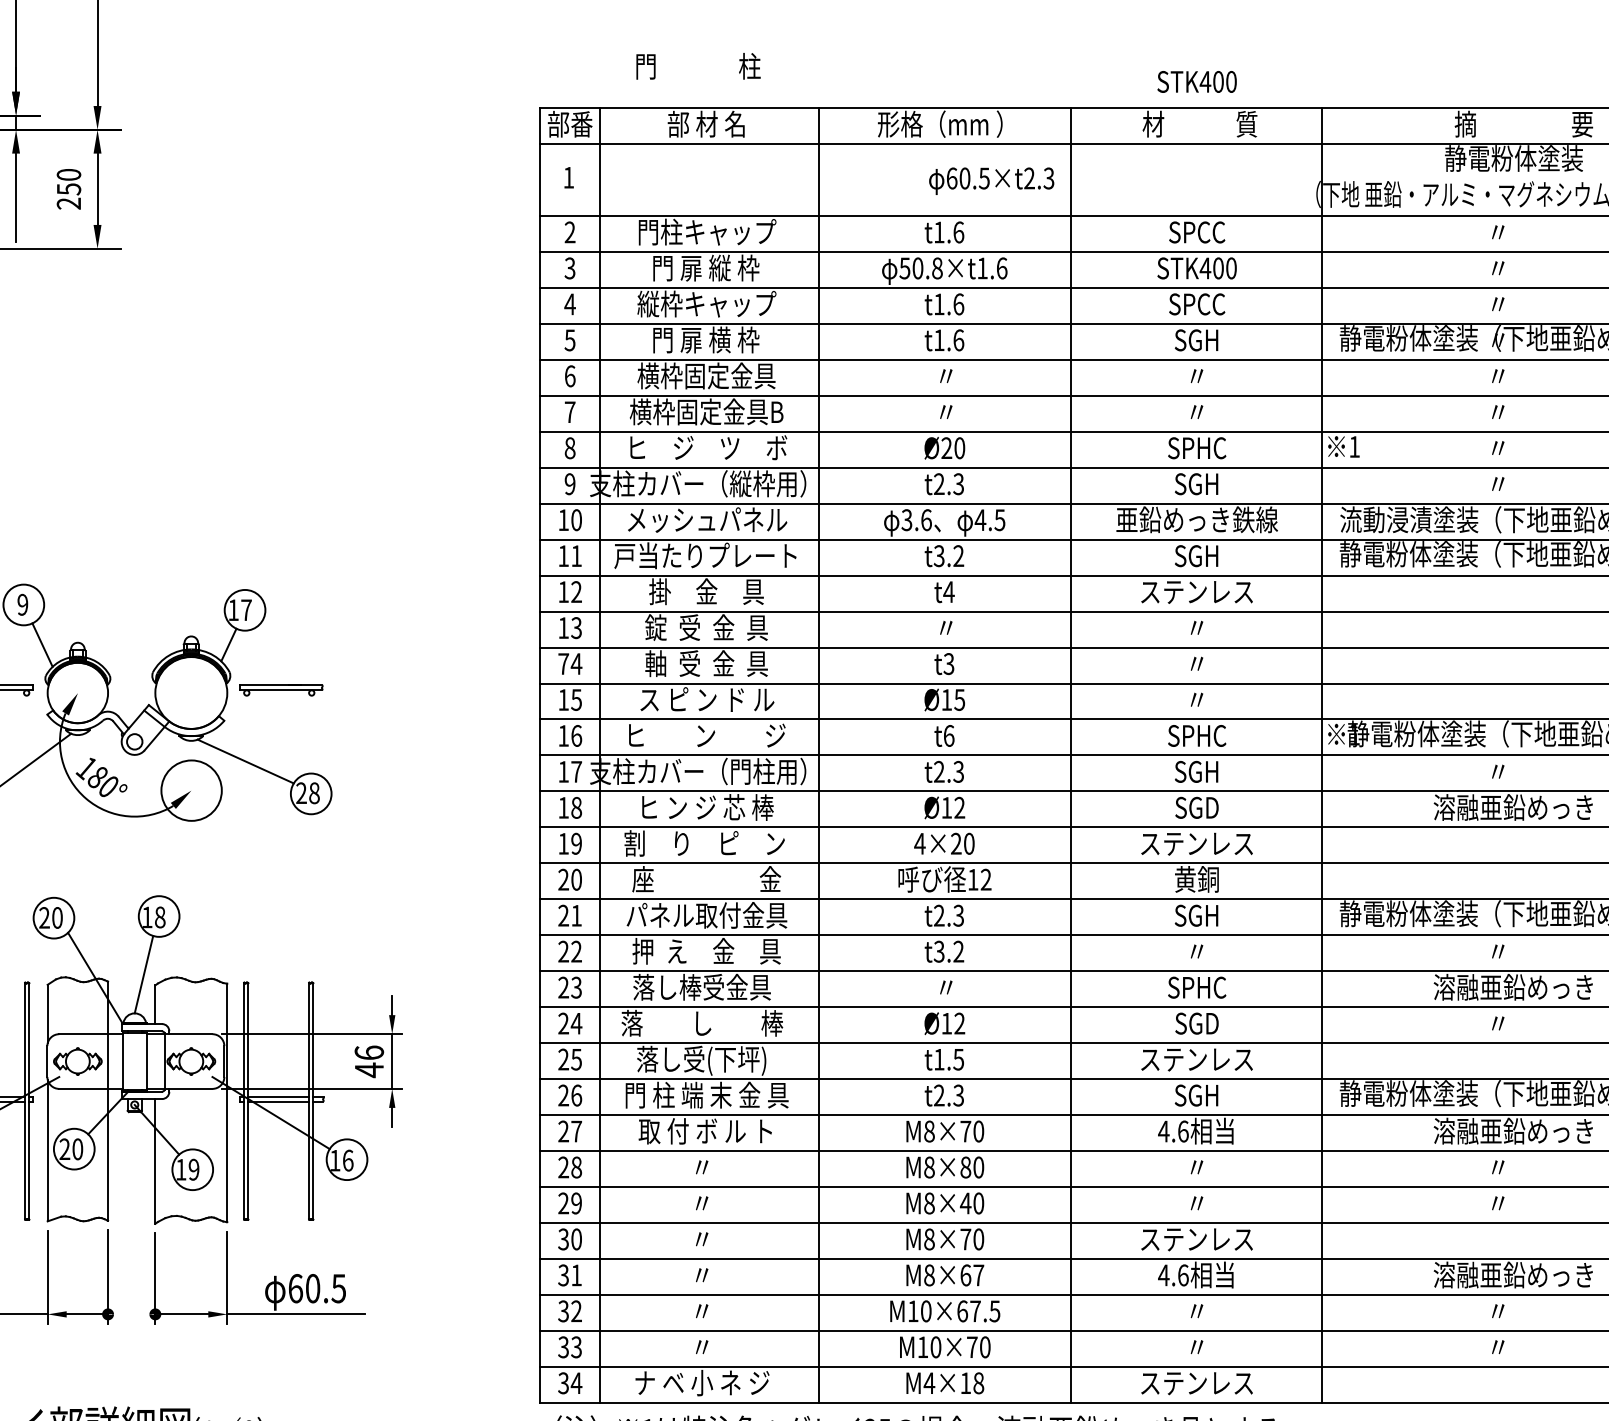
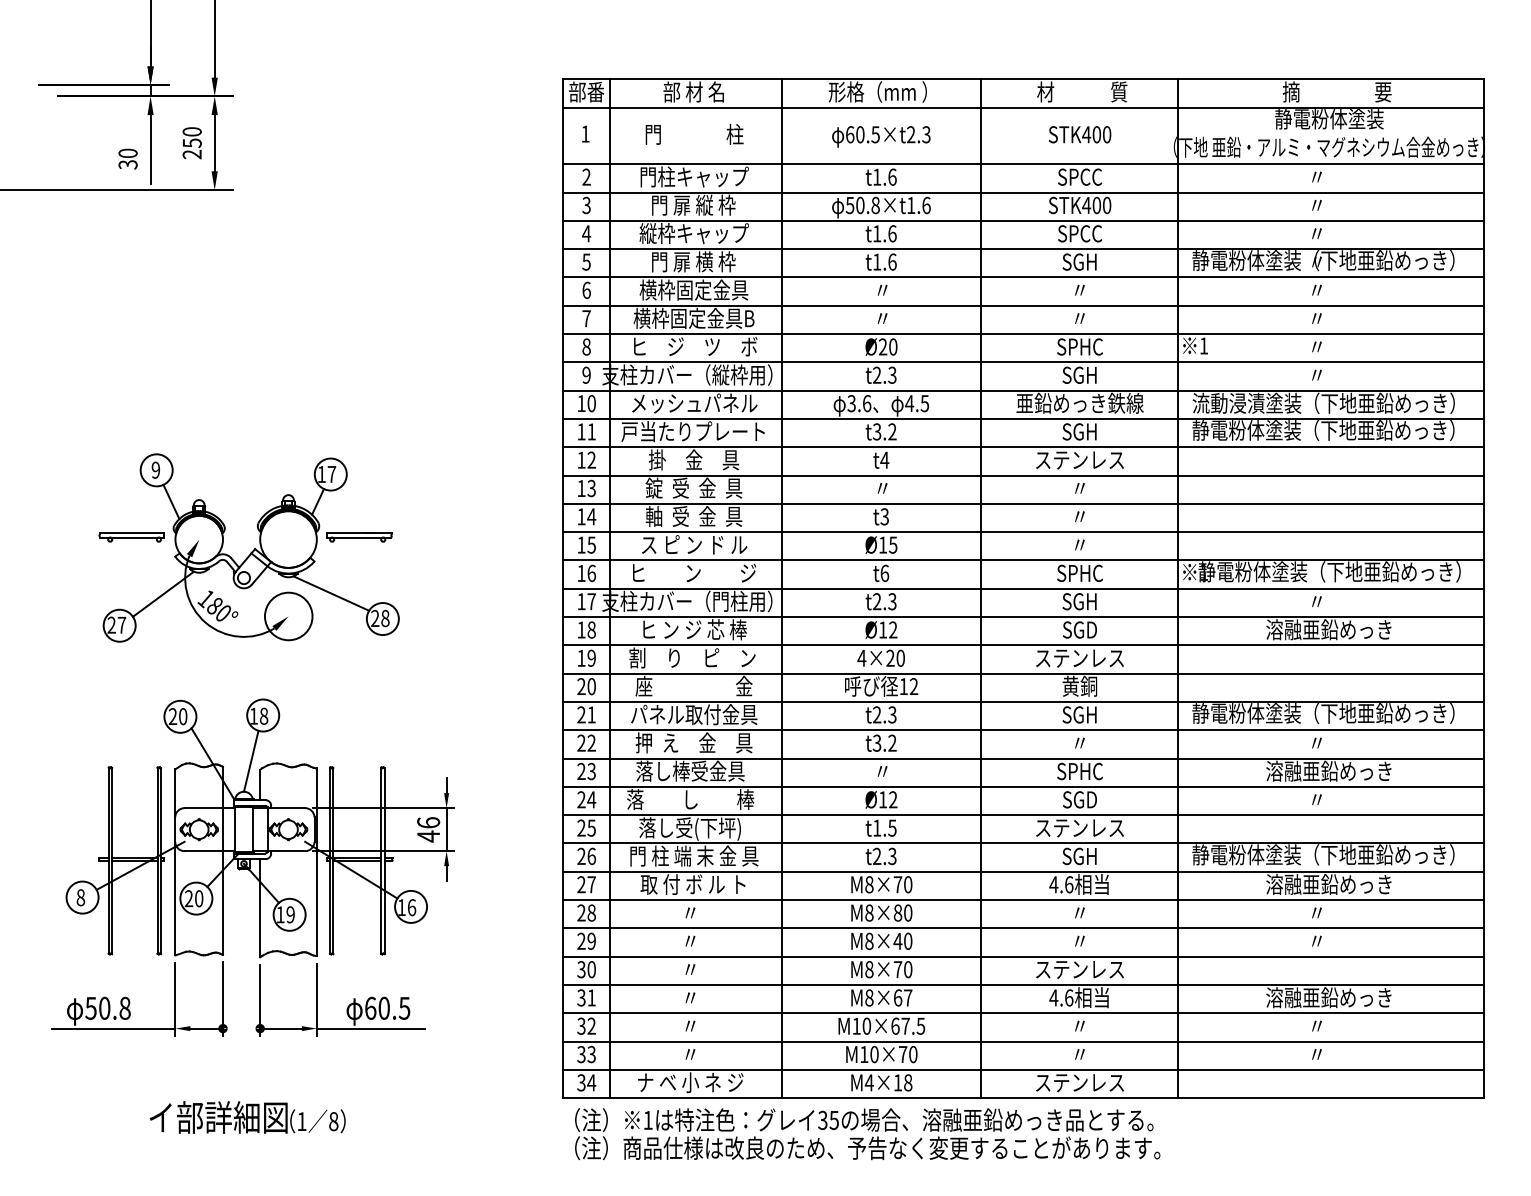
text: (698, 65) -> (694, 133), moved
text: (1197, 81) -> (1080, 134), moved
text: (991, 180) -> (881, 136), moved
text: (563, 663) -> (581, 516), 74 -> 14

